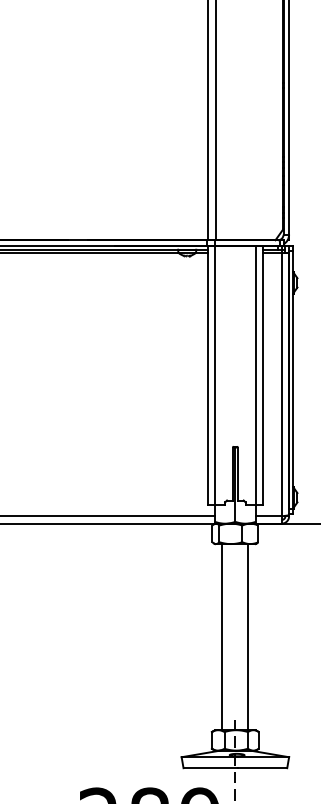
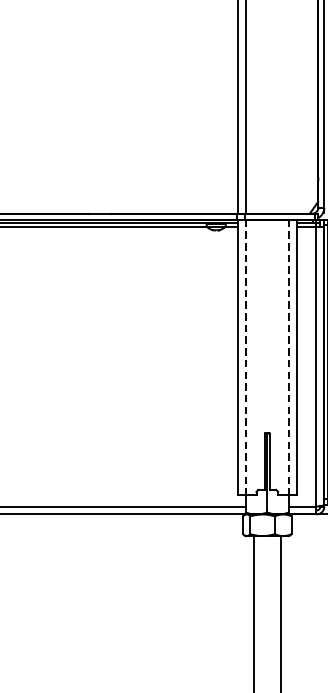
line: (215, 375) -> (246, 357), solid -> dashed
line: (255, 375) -> (288, 357), solid -> dashed

